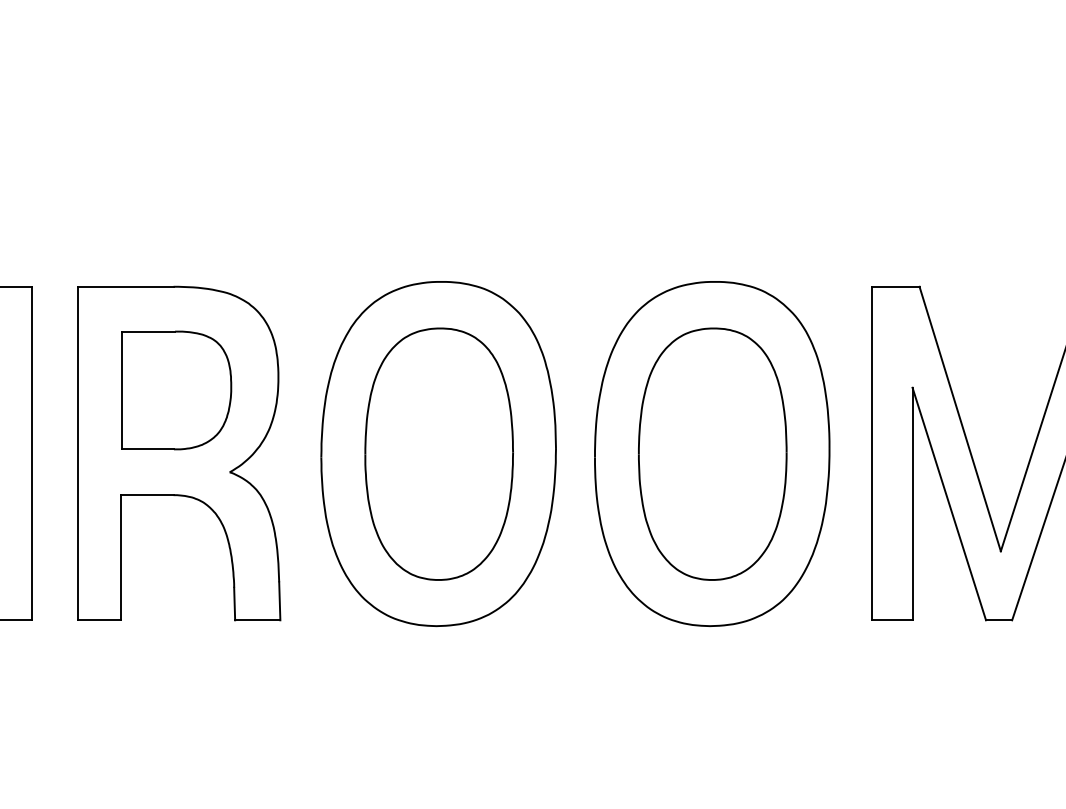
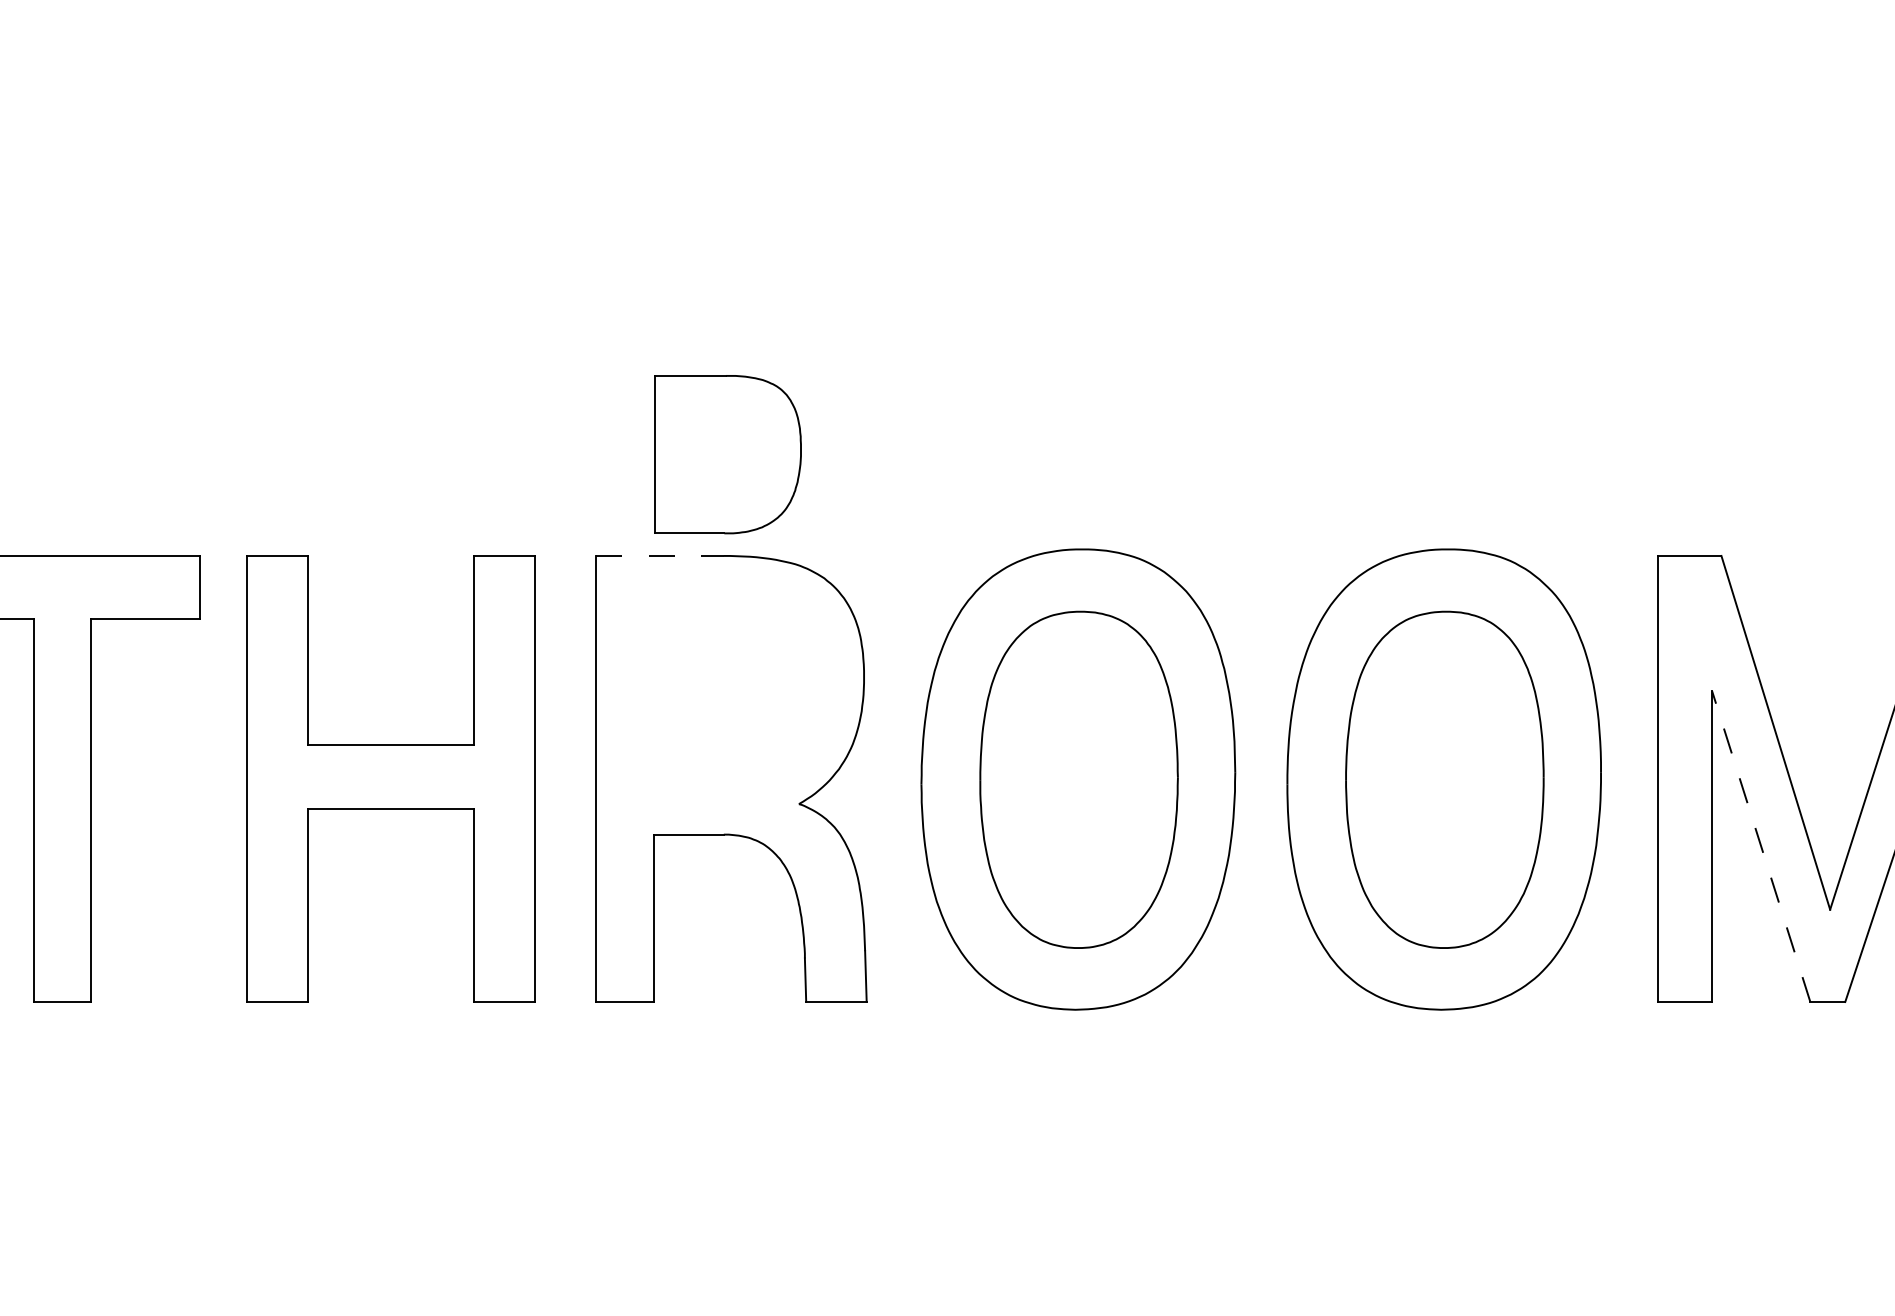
line: (126, 286) -> (660, 555), solid -> dashed
part: (176, 390) -> (727, 454), moved
line: (949, 504) -> (1761, 846), solid -> dashed

